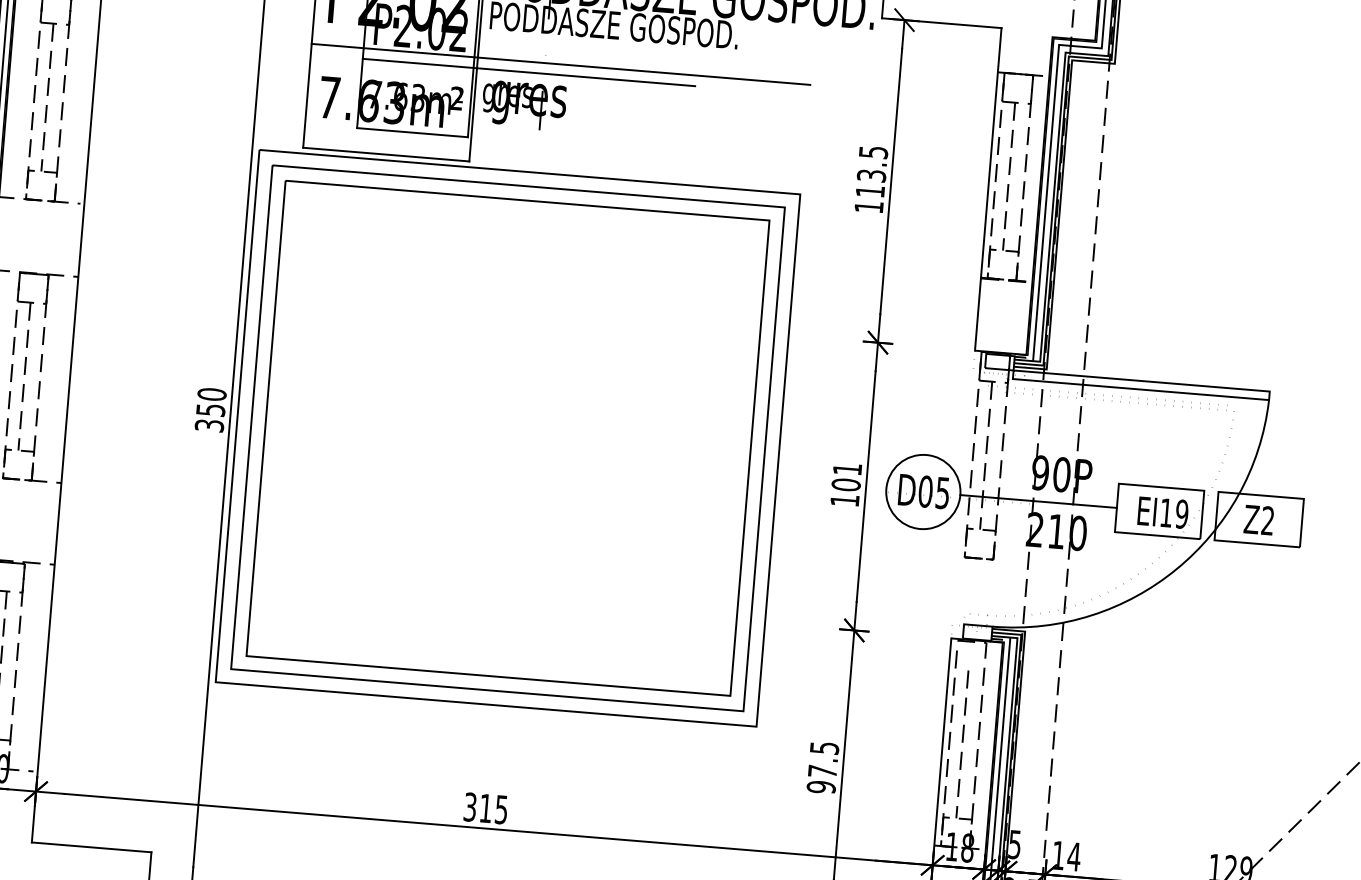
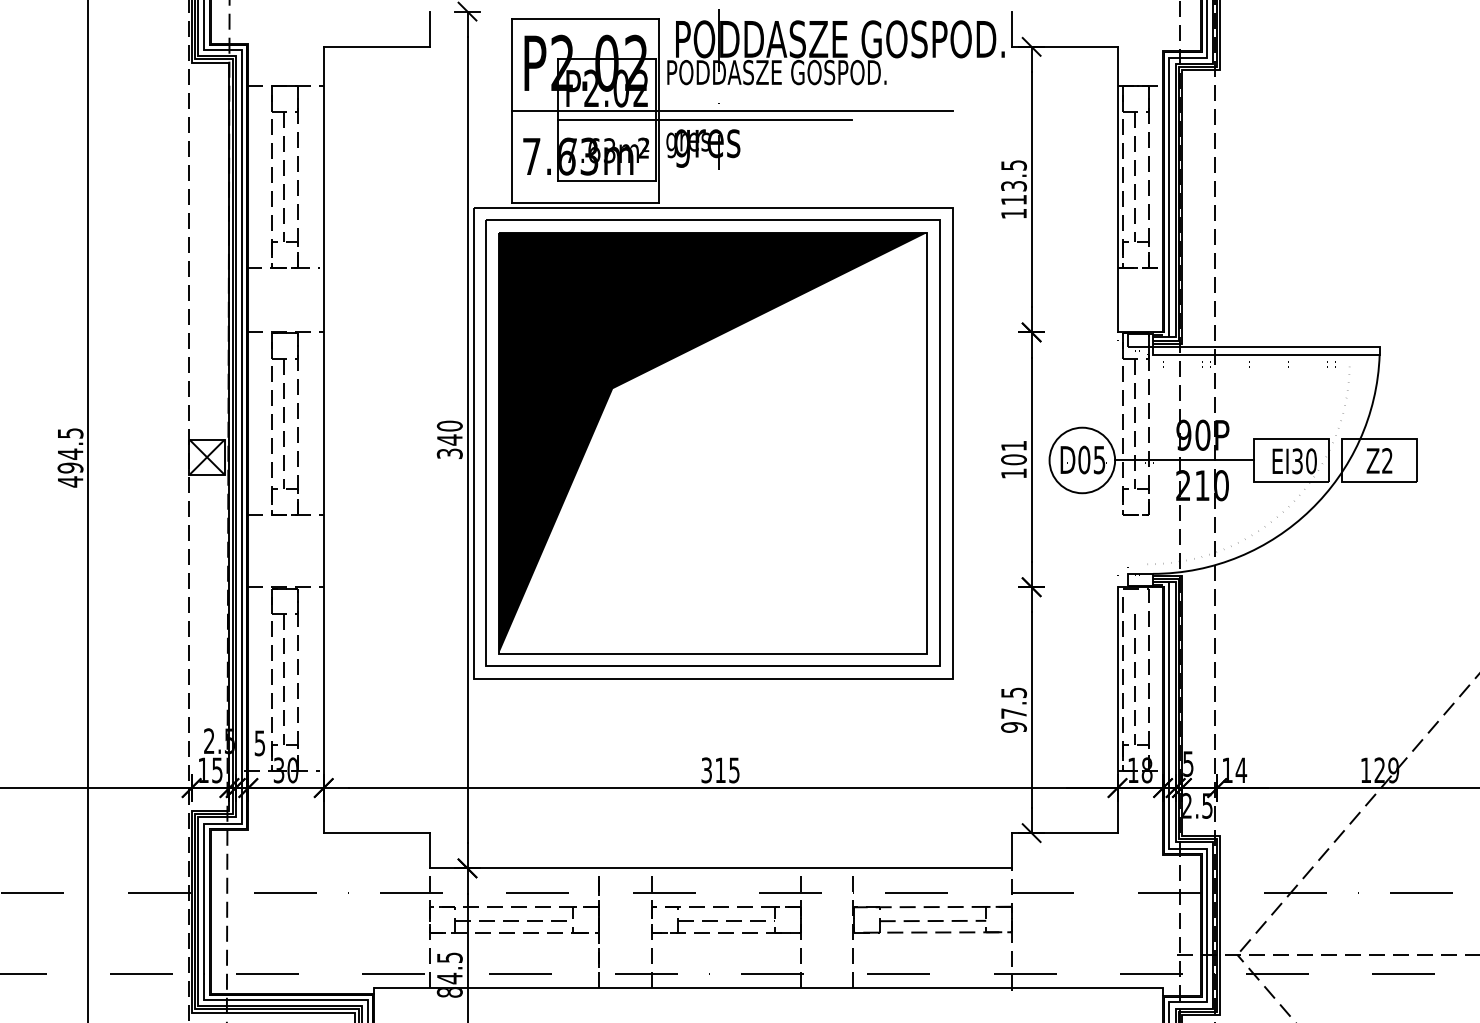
text: (210, 409) -> (449, 439), 350 -> 340
fill: (508, 437) -> (713, 442), added
text: (1174, 513) -> (1304, 461), EI19 -> EI30

